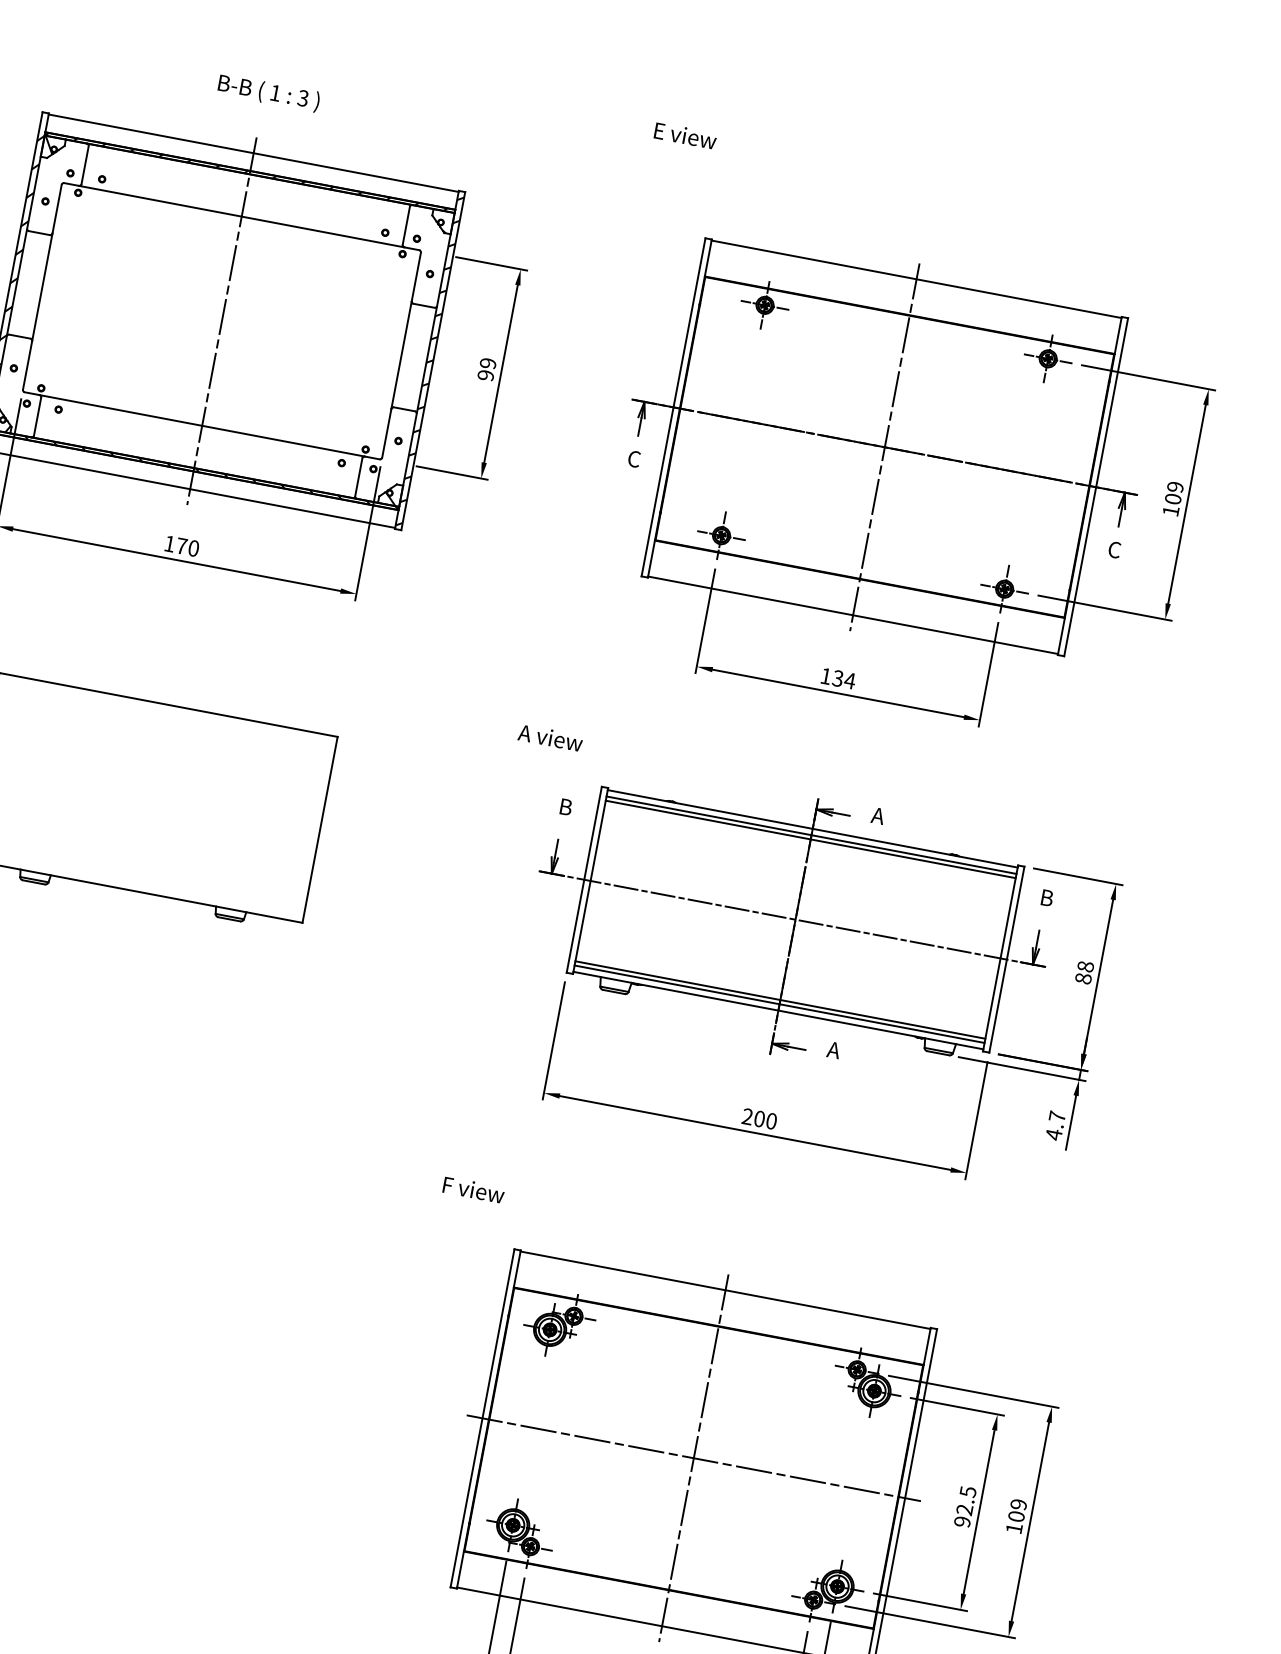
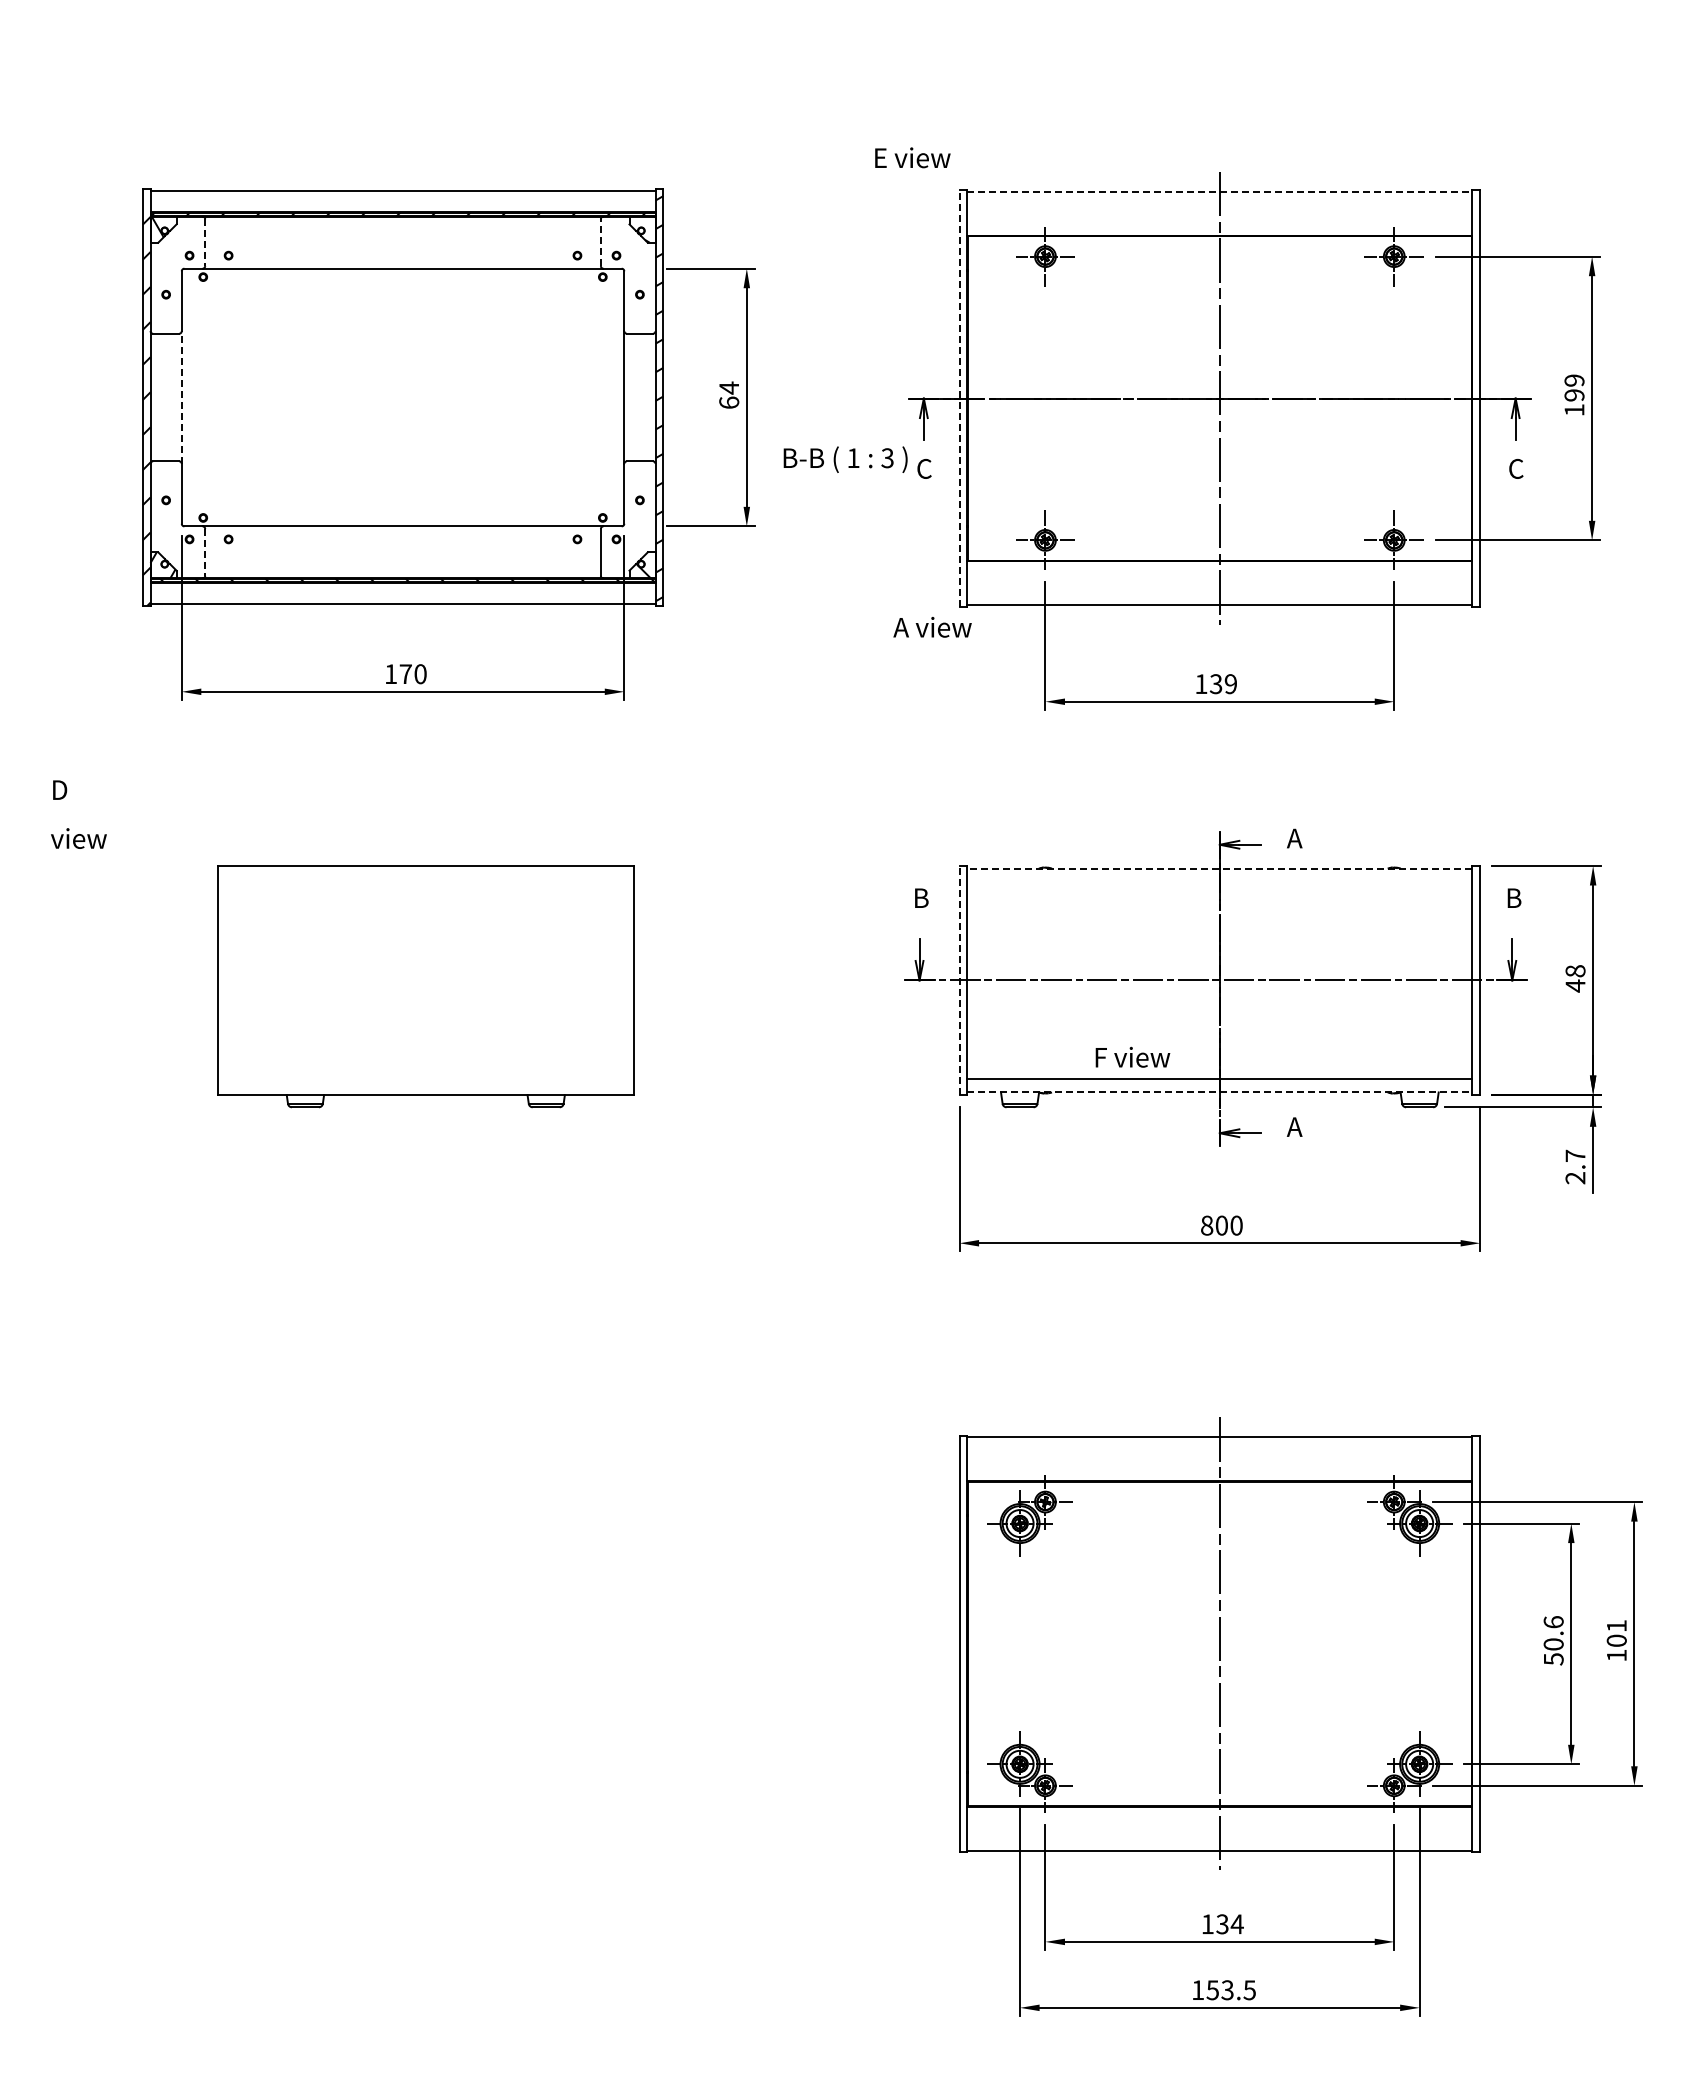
text: (268, 92) -> (845, 459), moved
text: (685, 135) -> (912, 157), moved
line: (85, 165) -> (205, 243), solid -> dashed
line: (406, 225) -> (600, 242), solid -> dashed
line: (916, 279) -> (1219, 191), solid -> dashed
line: (42, 287) -> (181, 397), solid -> dashed
line: (222, 321) -> (403, 397), removed
text: (487, 368) -> (729, 394), 99 -> 64
line: (673, 407) -> (959, 398), solid -> dashed
line: (37, 416) -> (205, 552), solid -> dashed
text: (1173, 499) -> (1574, 395), 109 -> 199
text: (849, 681) -> (1230, 684), 134 -> 139
text: (550, 738) -> (932, 627), moved
line: (812, 828) -> (1219, 868), solid -> dashed
line: (811, 835) -> (1219, 876), removed
line: (810, 839) -> (1219, 881), removed
line: (584, 879) -> (959, 980), solid -> dashed
text: (1083, 978) -> (1575, 985), 88 -> 48
line: (779, 1004) -> (1219, 1084), removed
line: (778, 1010) -> (1219, 1092), solid -> dashed
text: (747, 1116) -> (1207, 1225), 200 -> 800
text: (1054, 1134) -> (1575, 1177), 4.7 -> 2.7
text: (473, 1189) -> (1132, 1056), moved
line: (693, 1457) -> (1219, 1643), removed
text: (1018, 1504) -> (1616, 1626), 109 -> 101
text: (965, 1506) -> (1553, 1640), 92.5 -> 50.6

